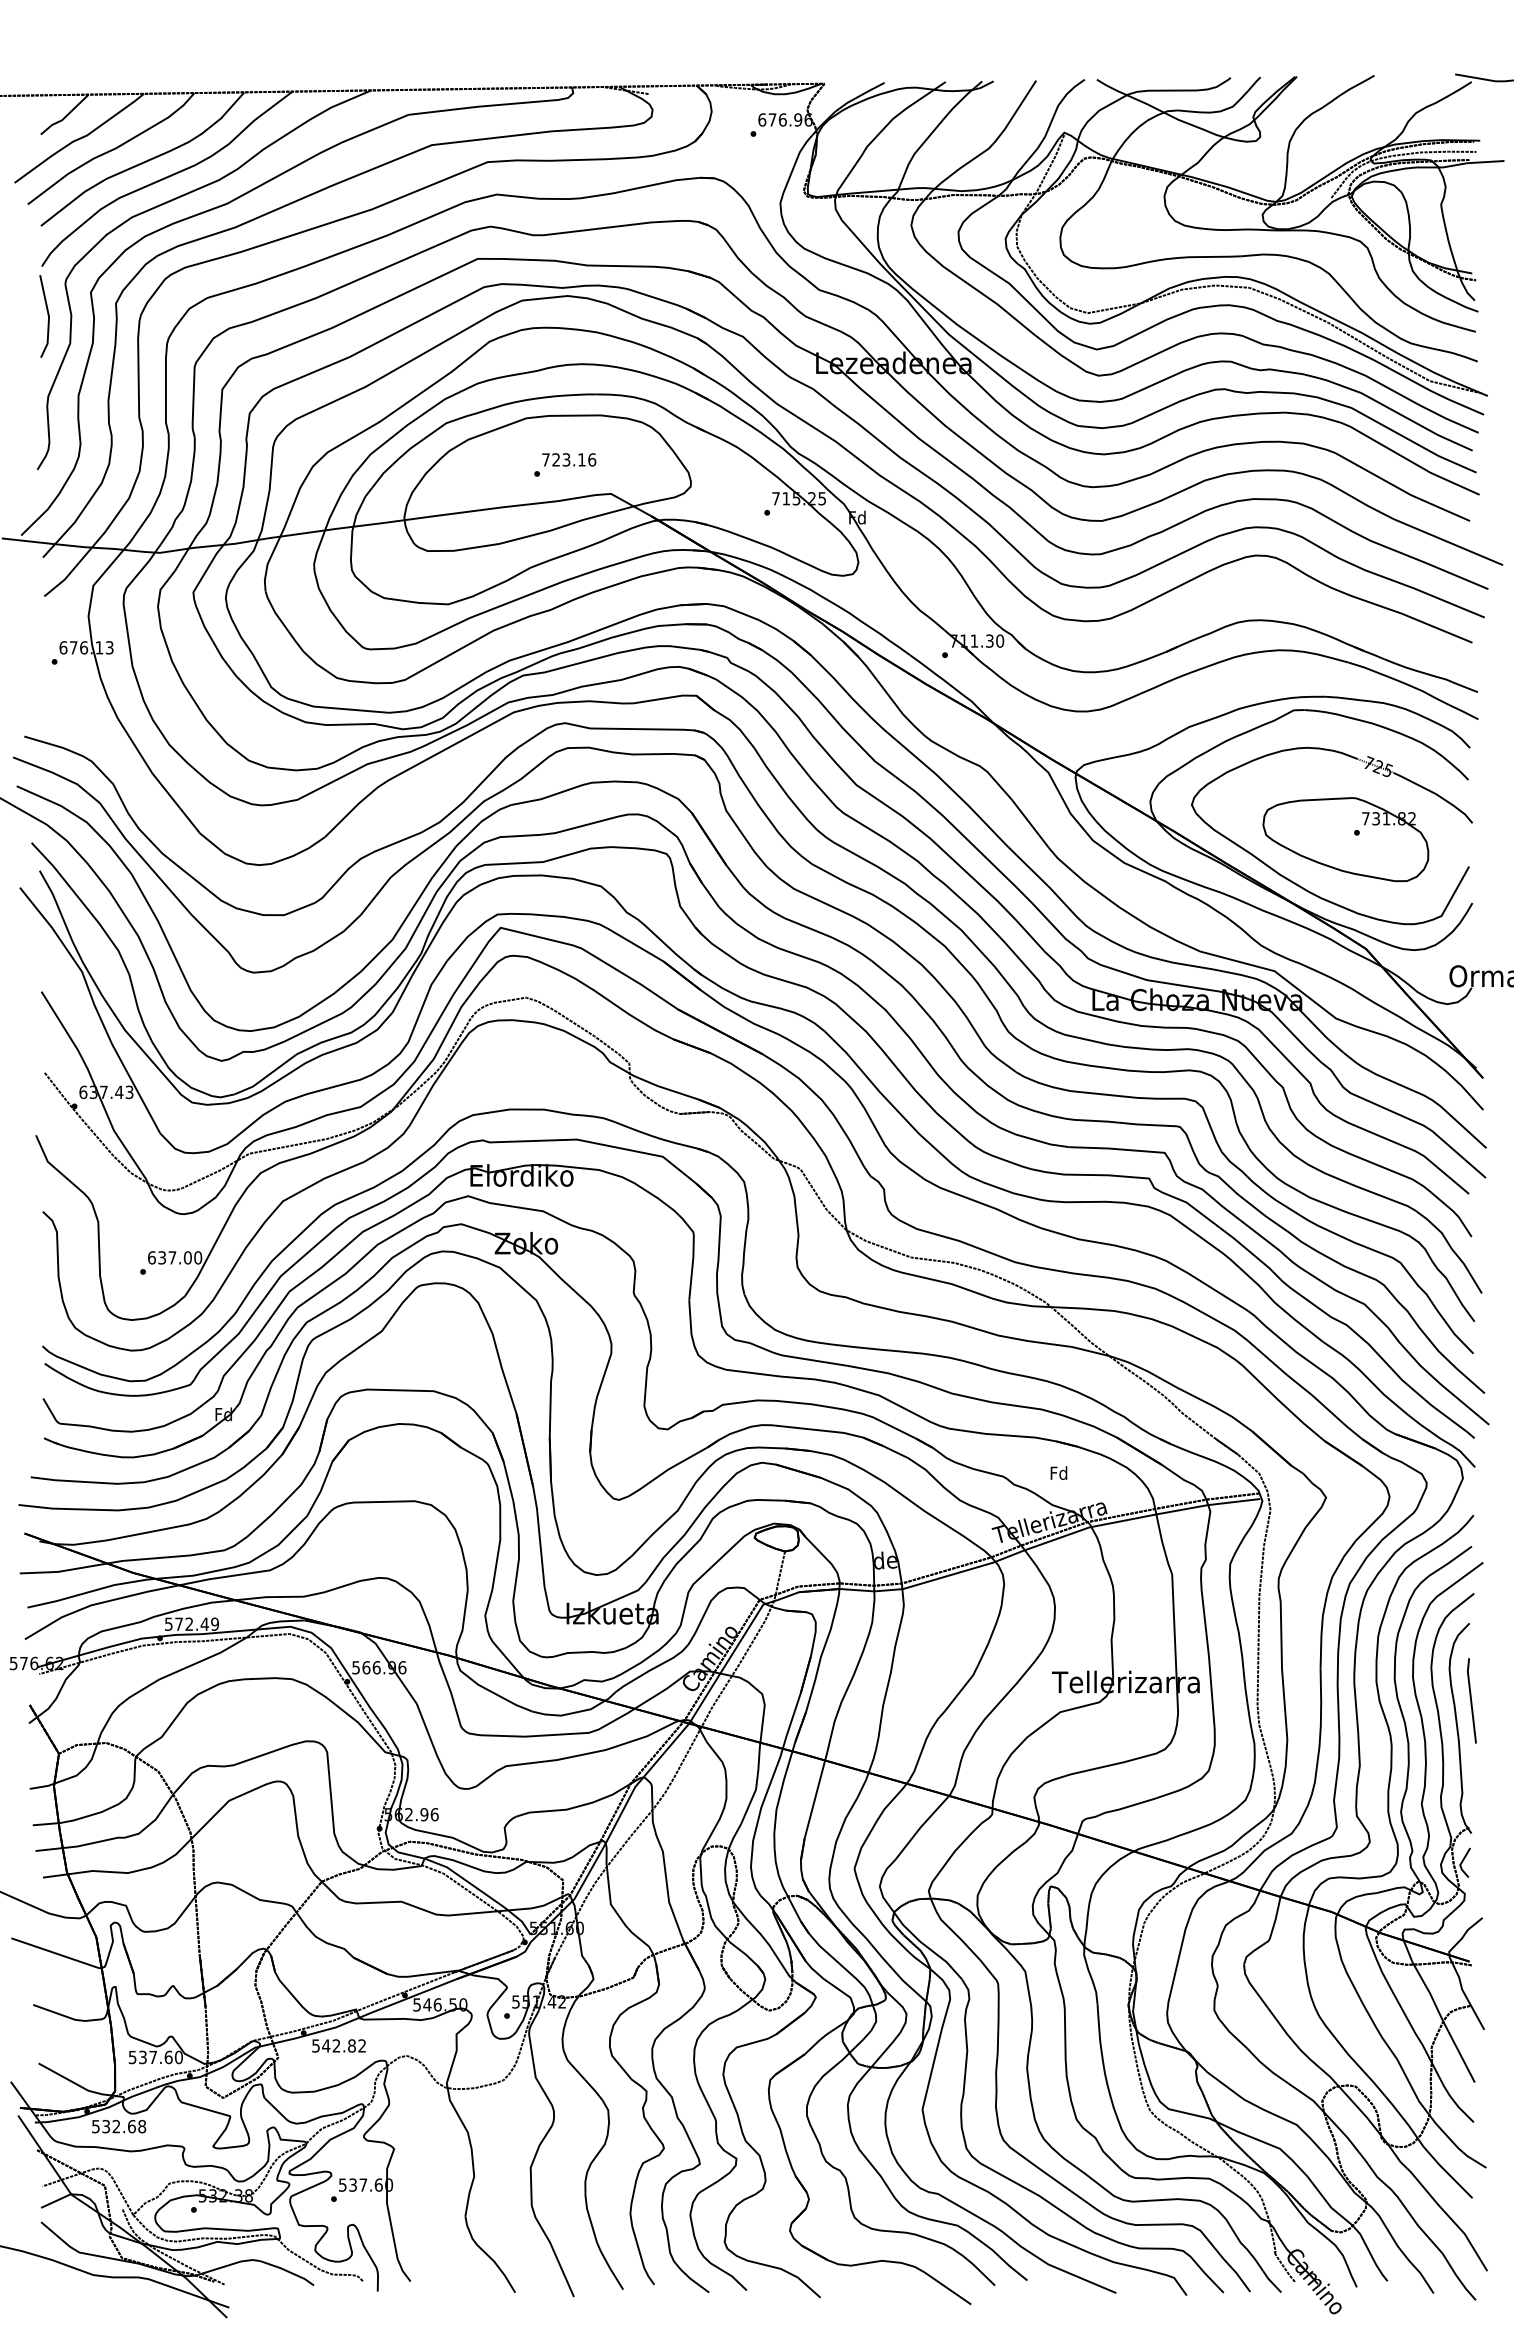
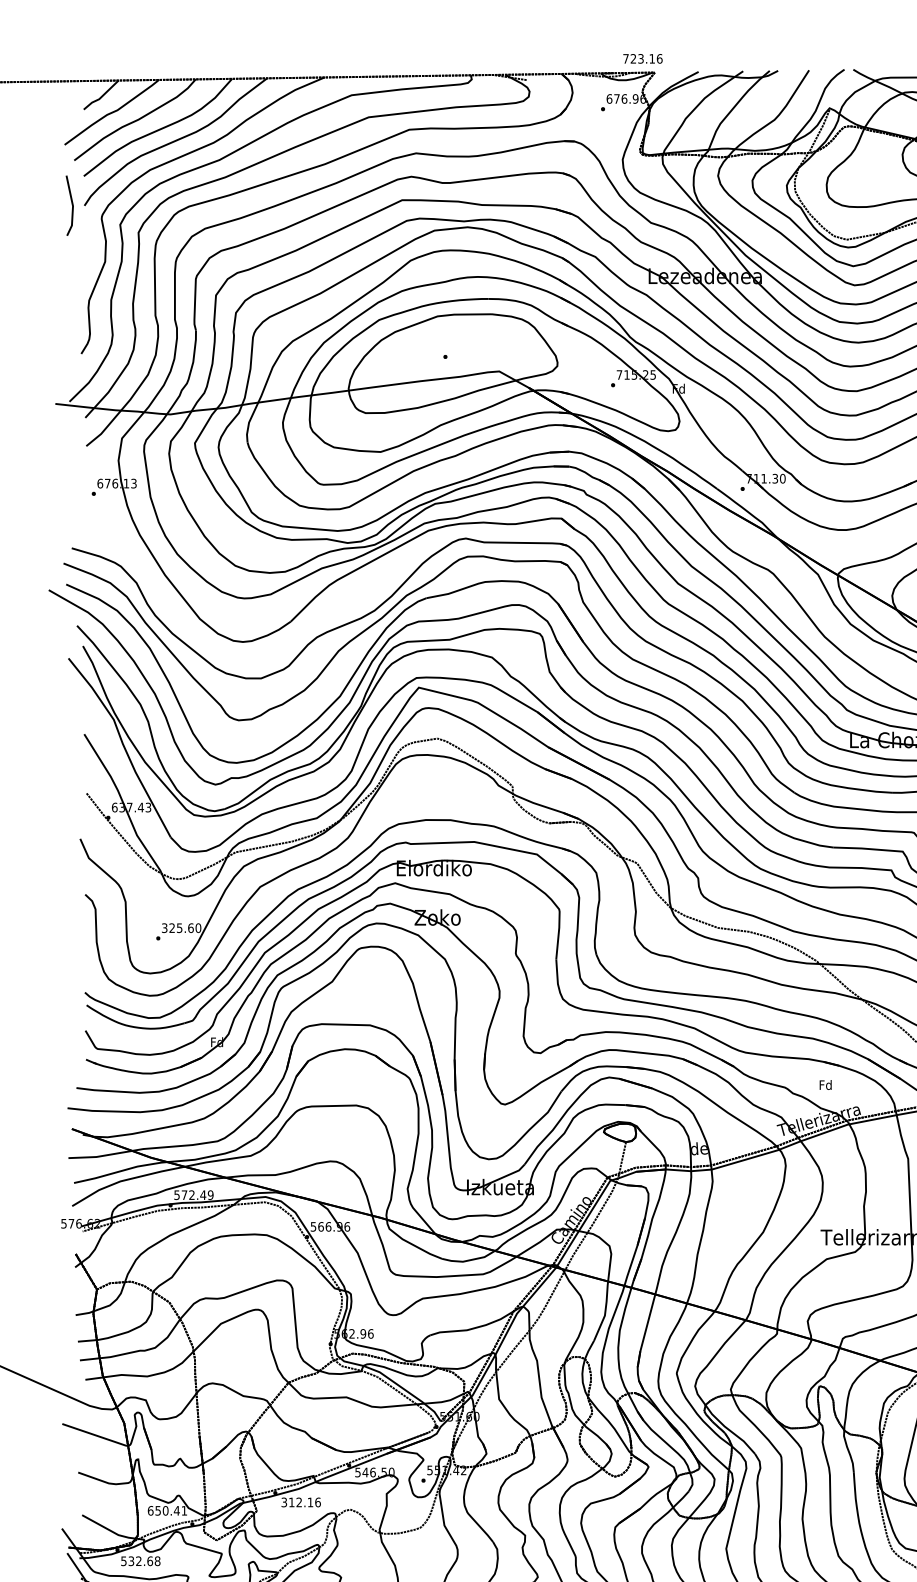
line: (47, 315) -> (71, 205), moved
text: (569, 459) -> (643, 58), moved
text: (169, 1257) -> (177, 927), 637.00 -> 325.60
text: (339, 2045) -> (301, 1502), 542.82 -> 312.16
text: (155, 2057) -> (167, 1510), 537.60 -> 650.41

